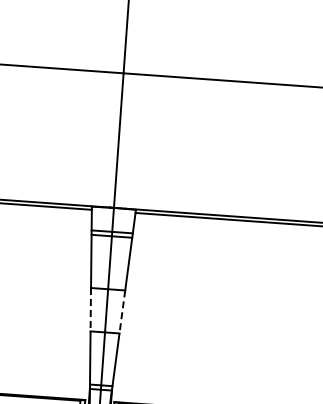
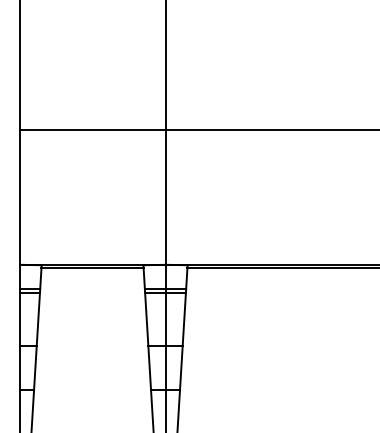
line: (90, 310) -> (149, 368), dashed -> solid
line: (122, 312) -> (181, 368), dashed -> solid

